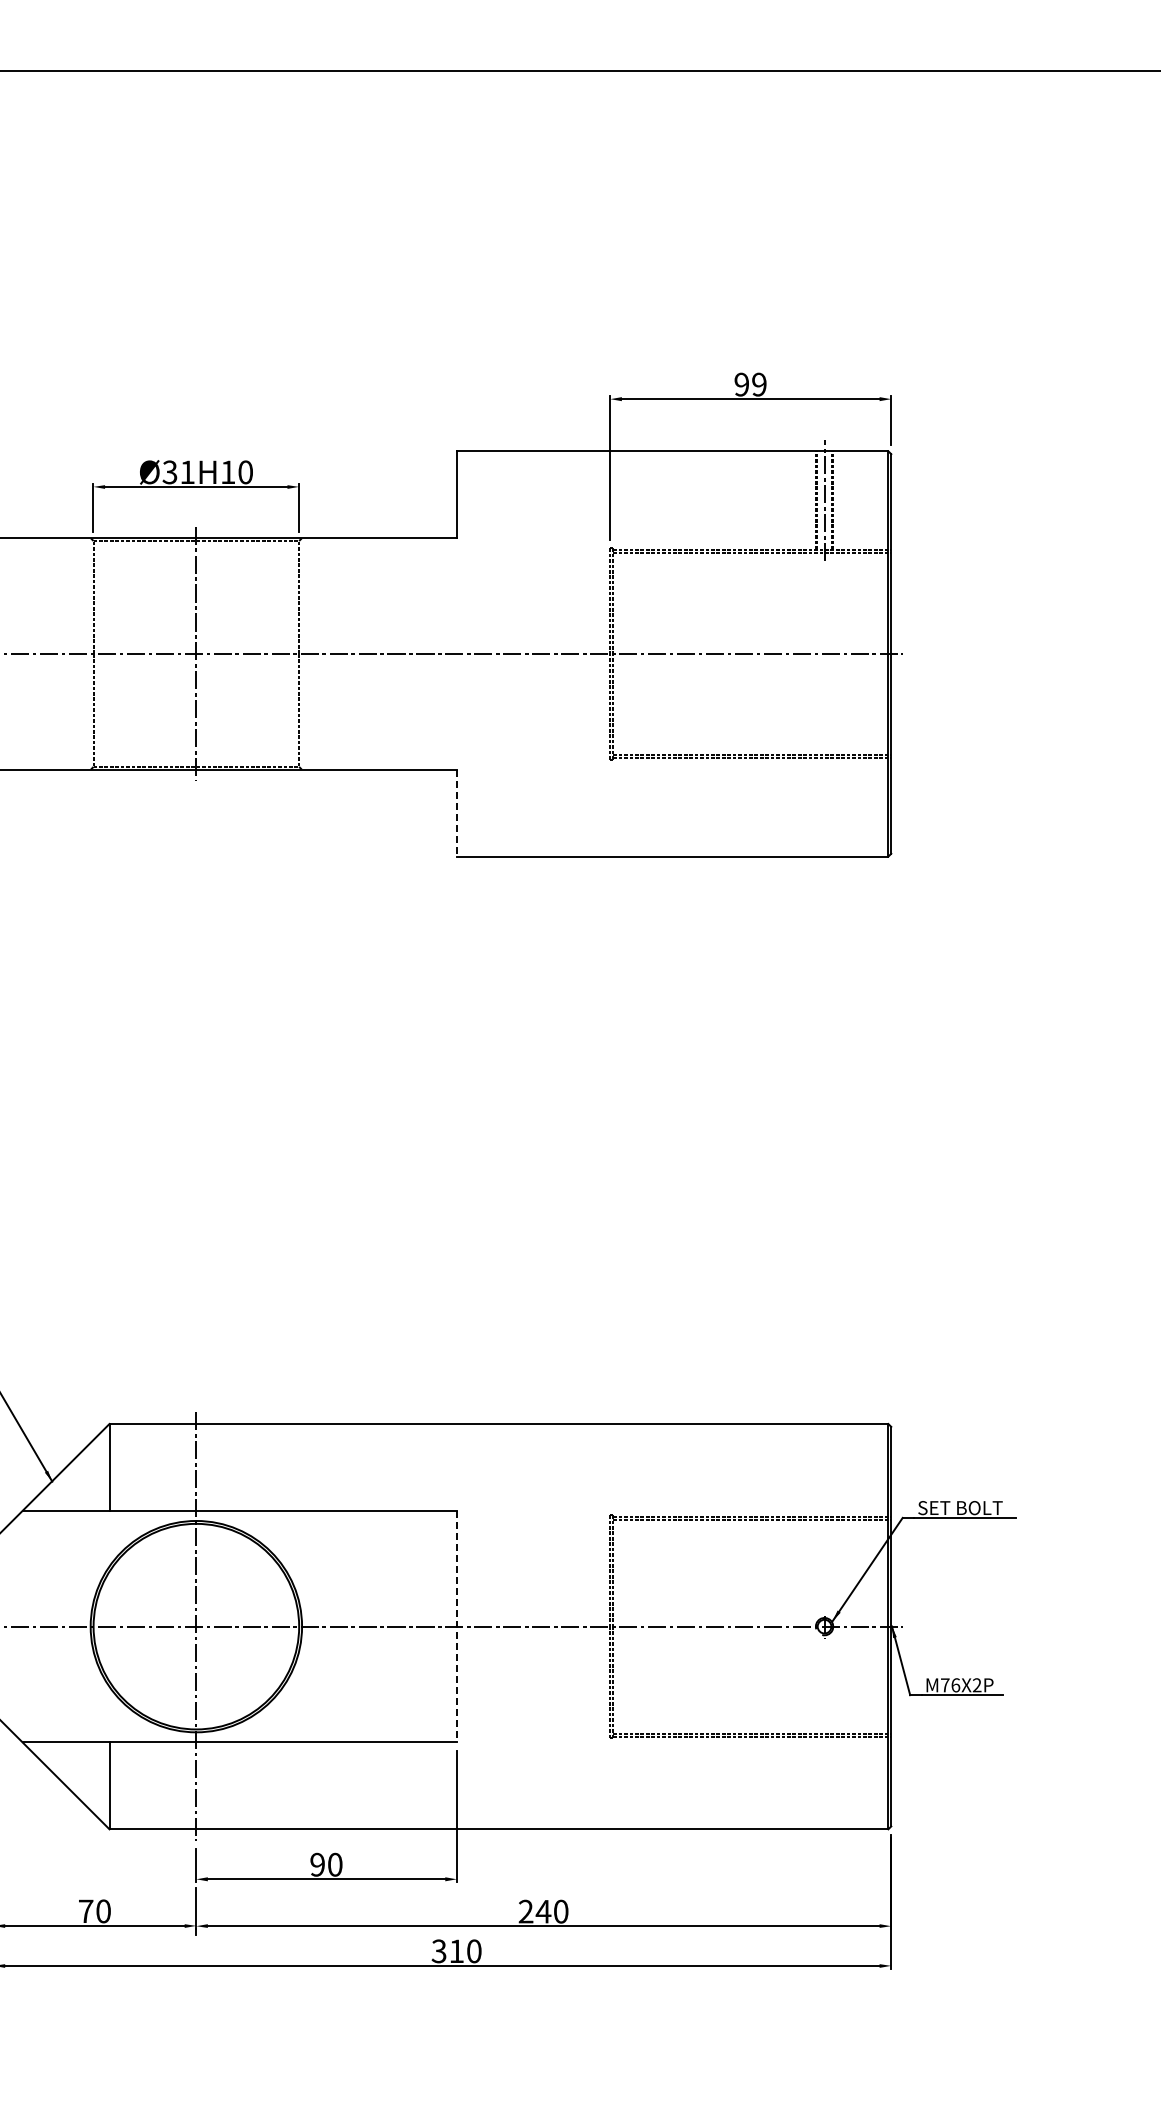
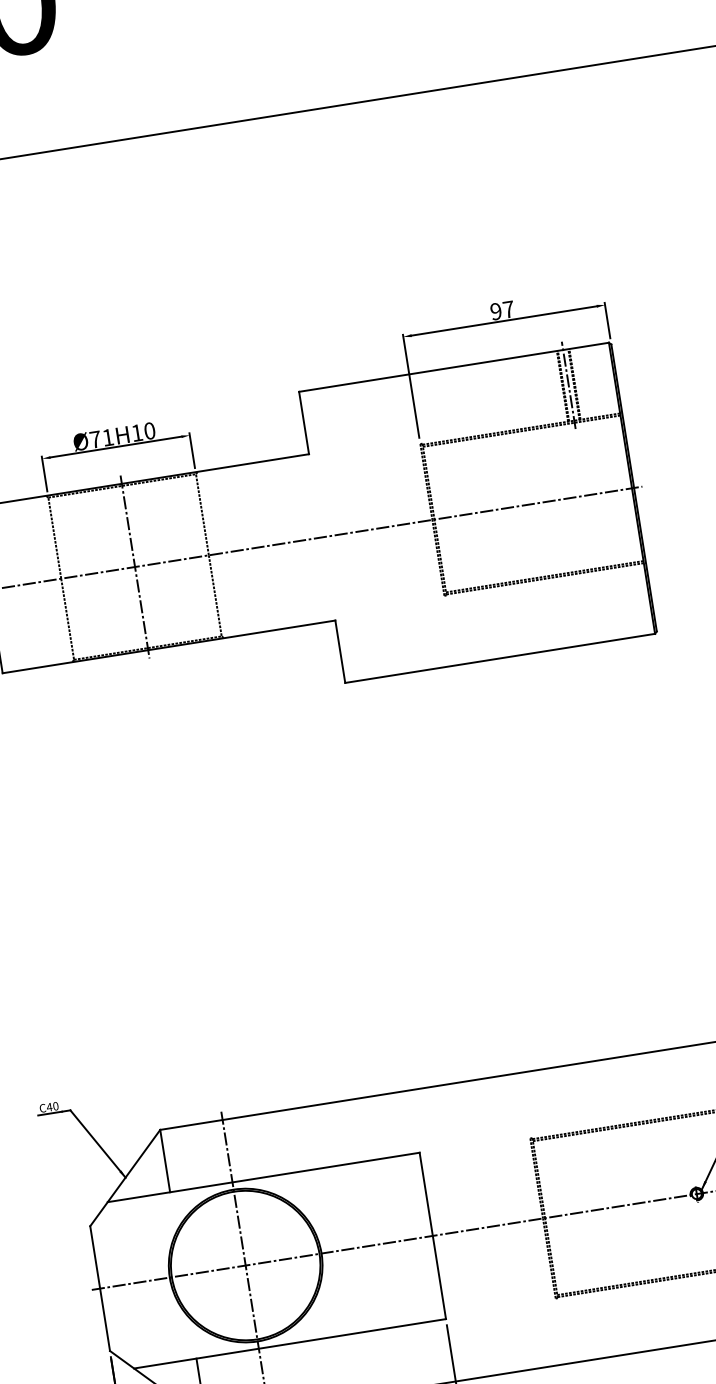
text: (759, 384) -> (508, 309), 99 -> 97
text: (169, 472) -> (95, 439), Ø31H10 -> Ø71H10
line: (456, 813) -> (340, 652), dashed -> solid
line: (456, 1626) -> (432, 1235), dashed -> solid

